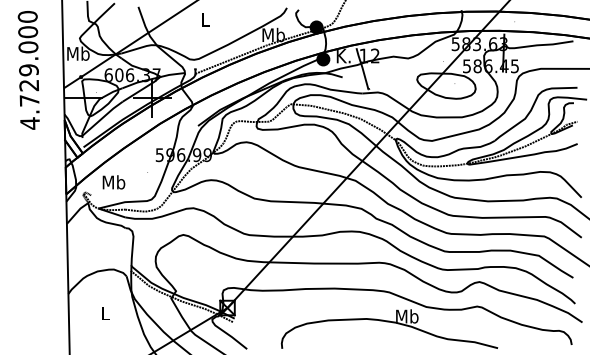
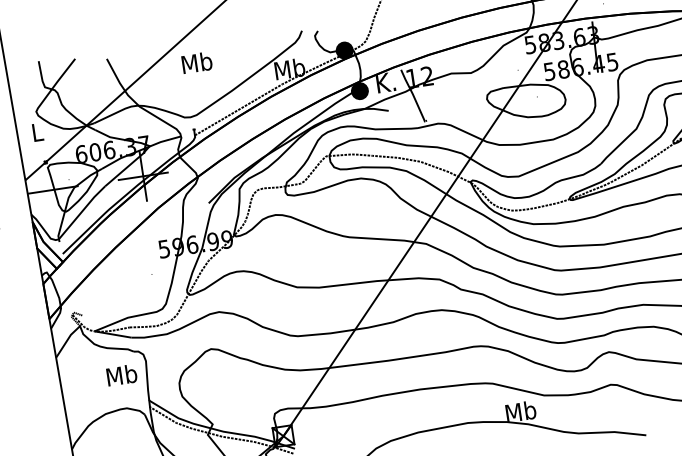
text: (205, 19) -> (197, 62), L -> Mb
text: (78, 53) -> (37, 131), Mb -> L
text: (113, 182) -> (121, 375), moved

